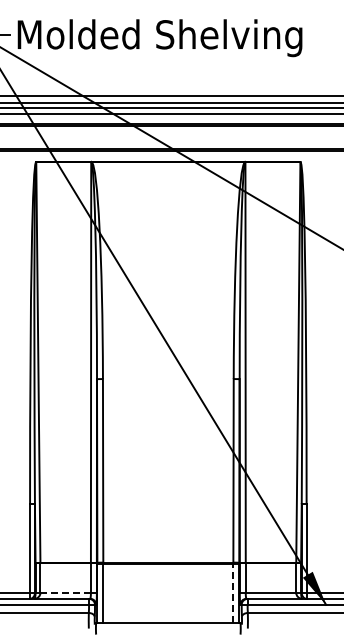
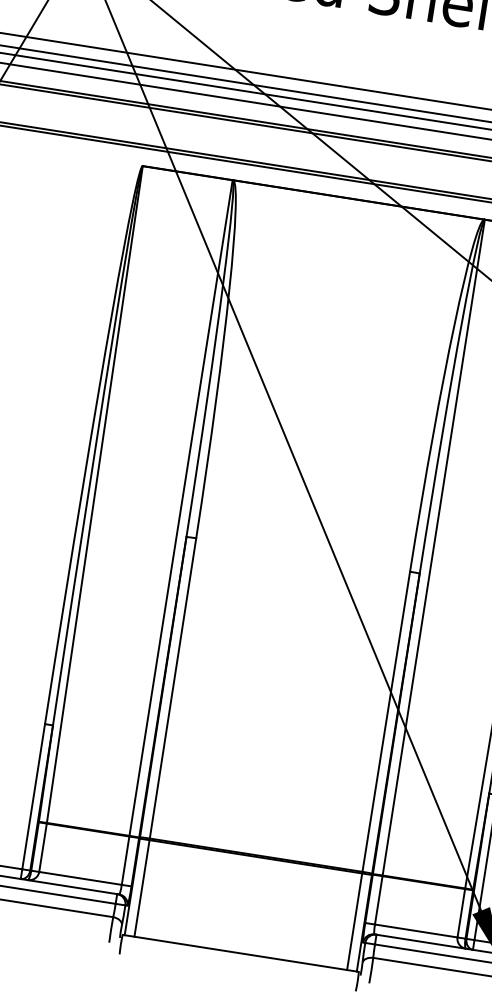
line: (65, 592) -> (80, 877), dashed -> solid
line: (233, 593) -> (354, 922), dashed -> solid

